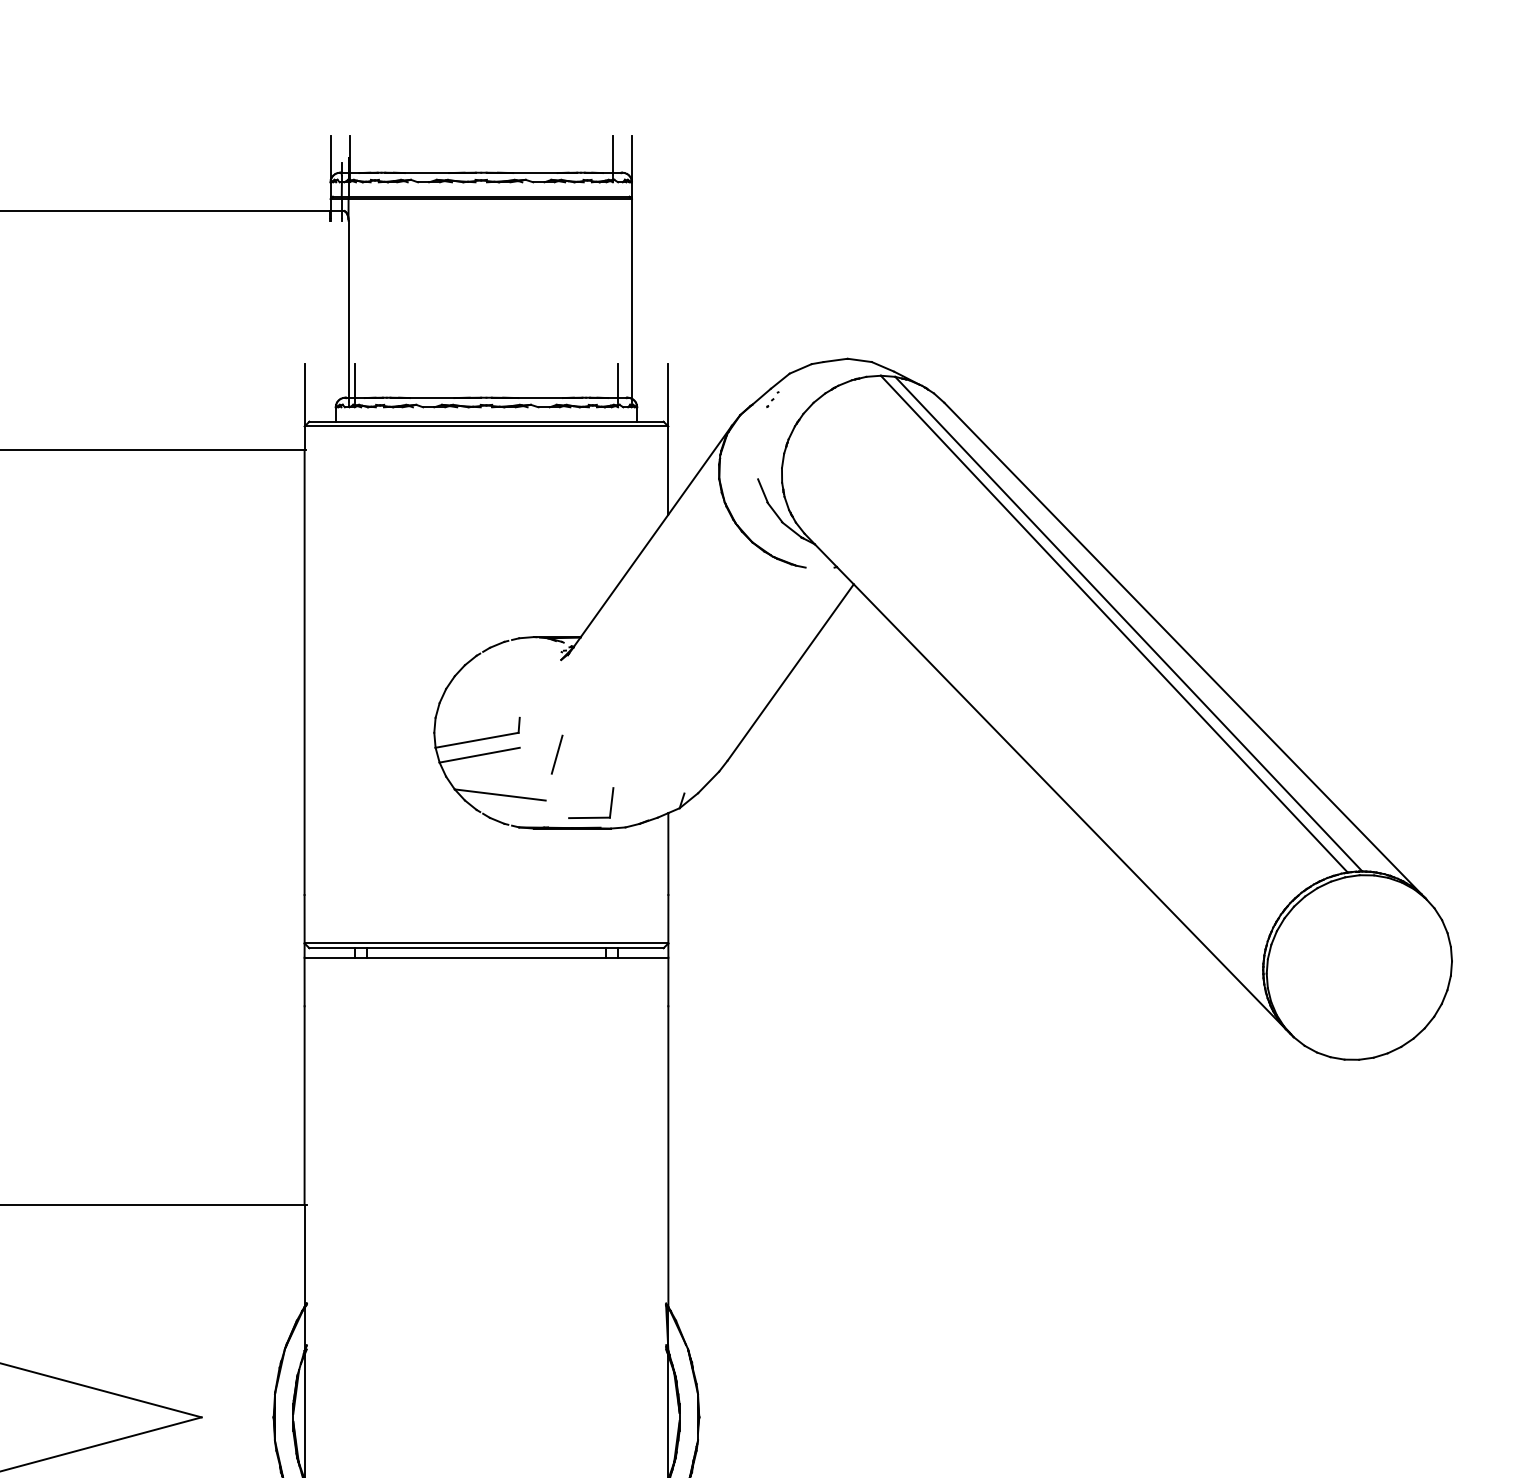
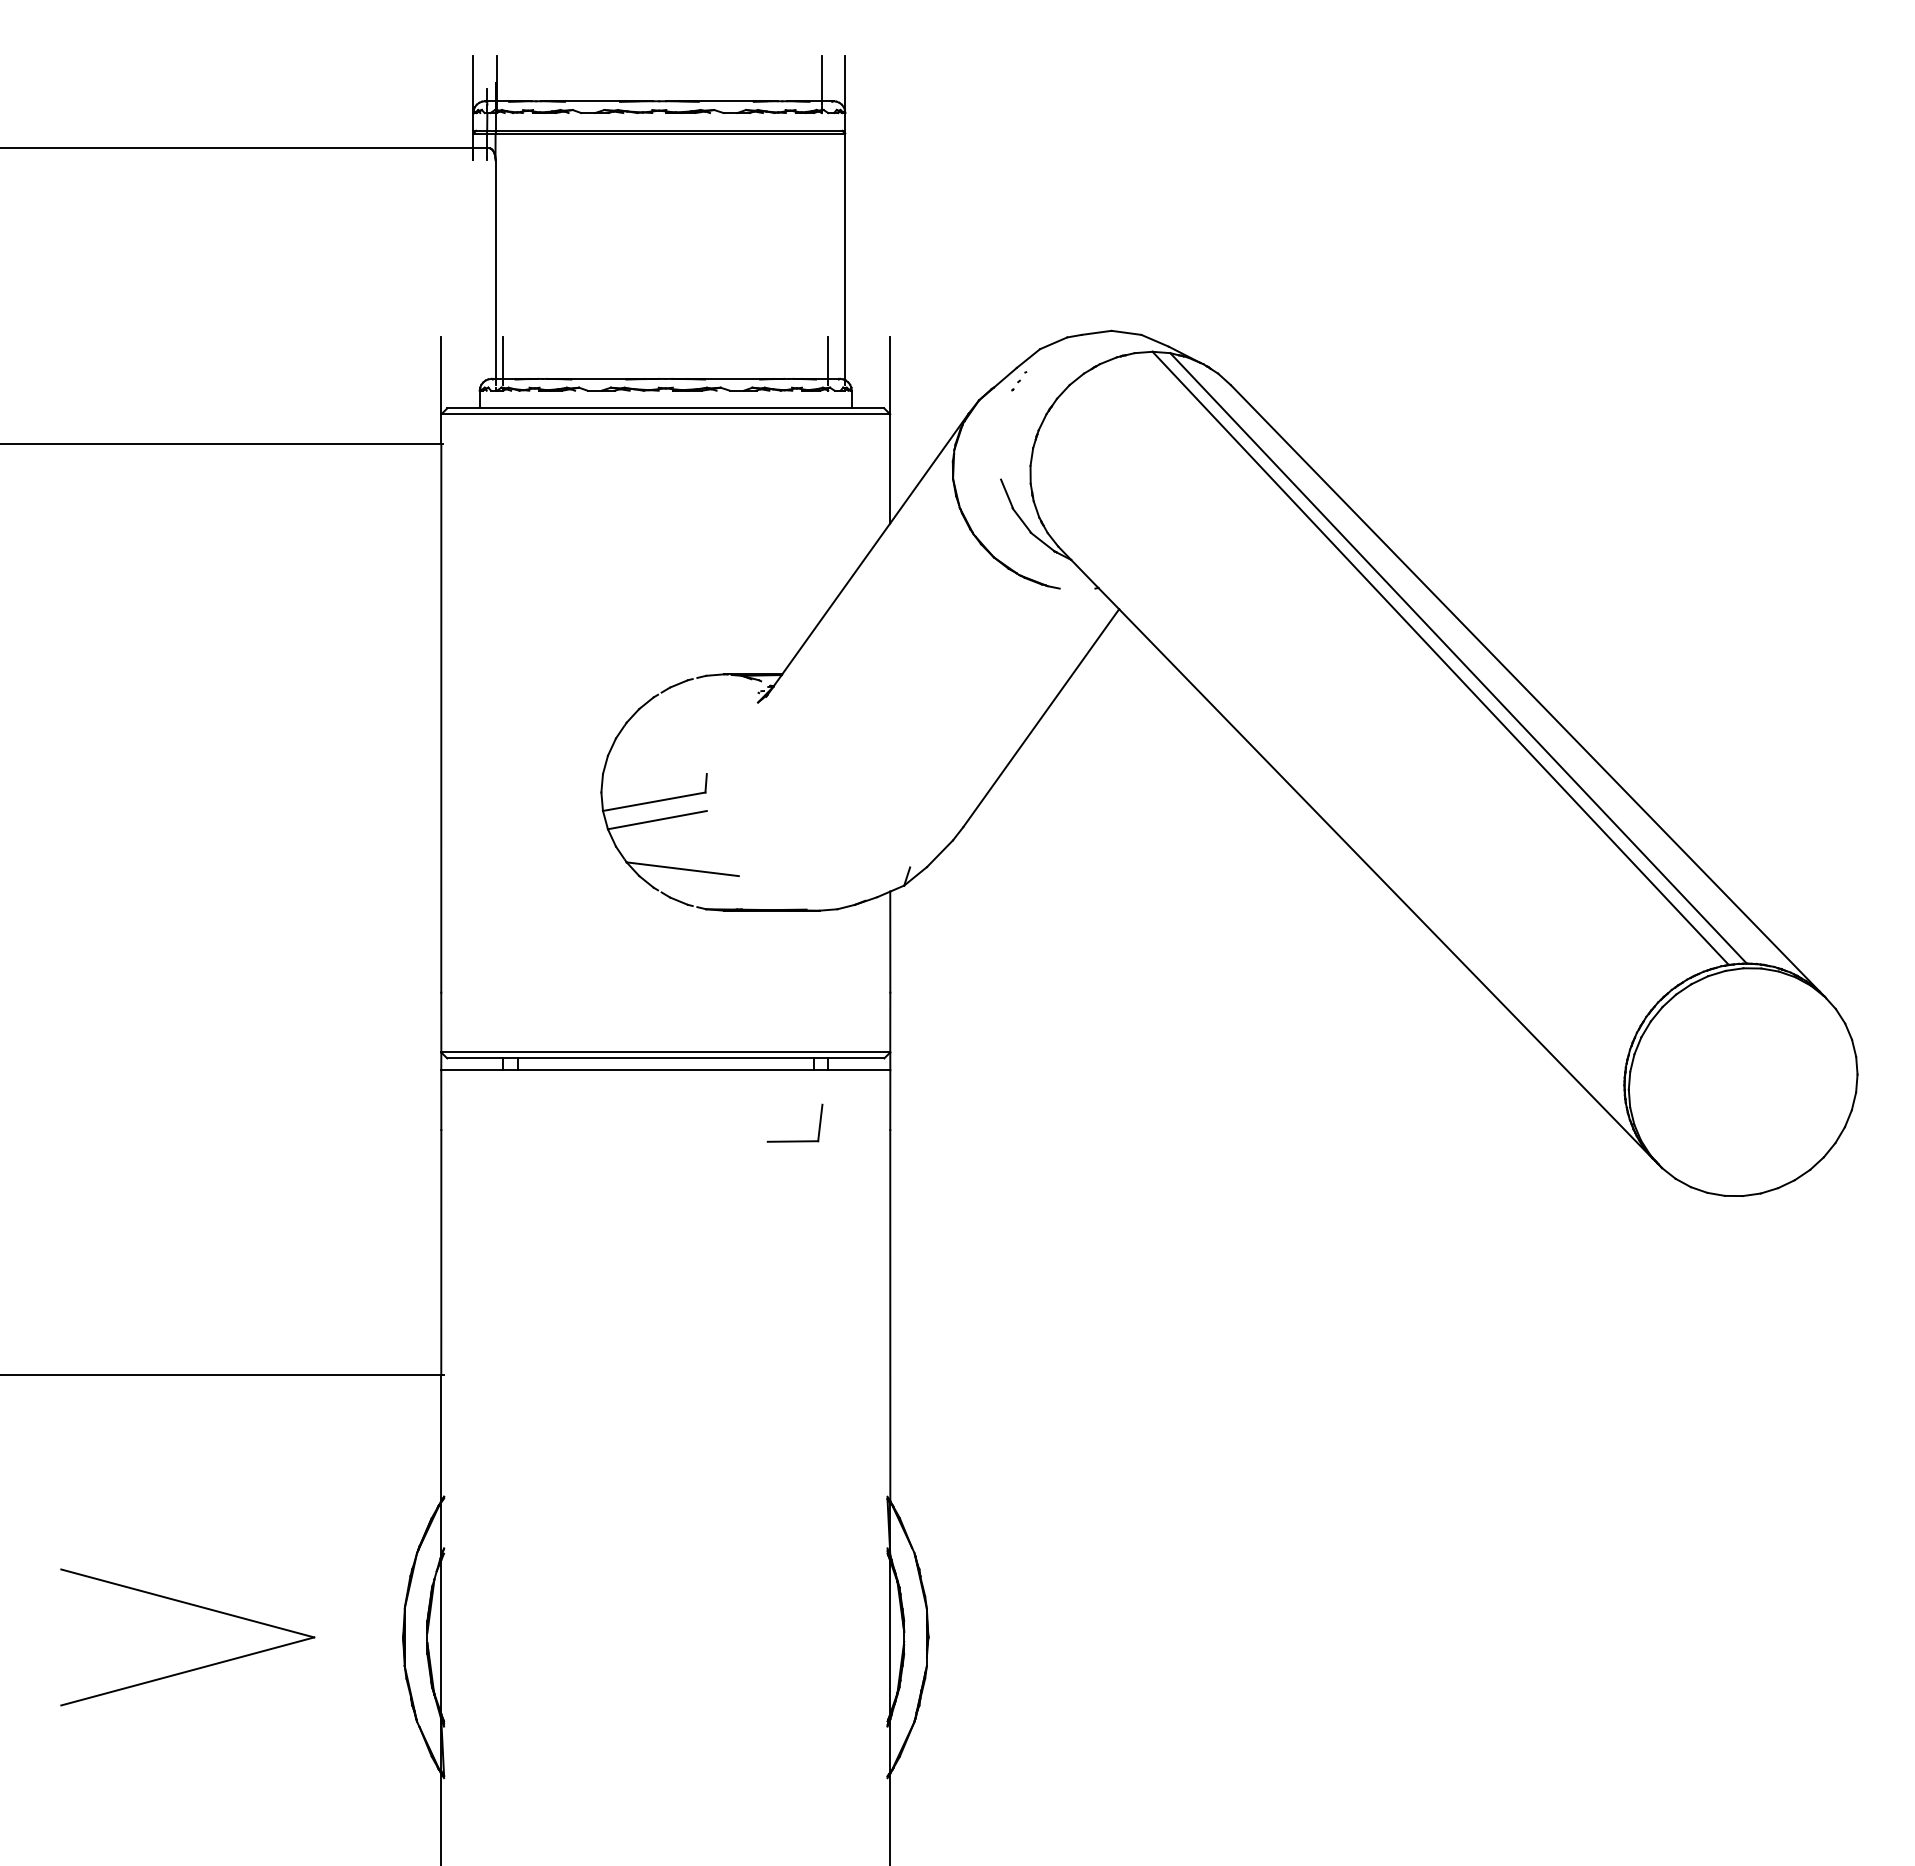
line: (556, 754) -> (752, 819), removed
part: (590, 817) -> (794, 1140), moved

